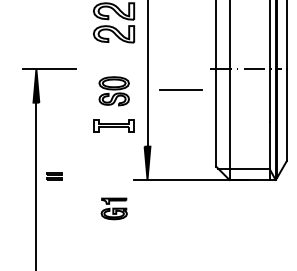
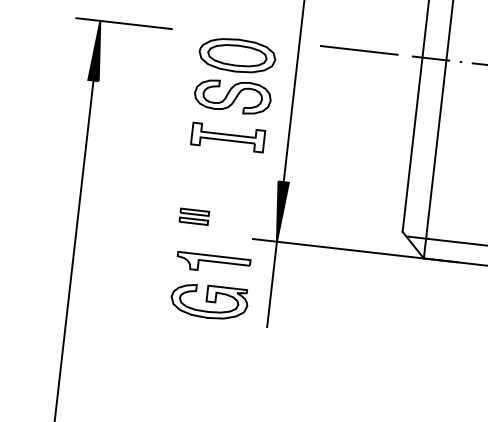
line: (180, 89) -> (358, 48), moved
part: (114, 91) -> (235, 76), size x1.43
part: (54, 176) -> (194, 217), moved
line: (147, 203) -> (272, 283), added
part: (114, 208) -> (211, 286), size x1.67

